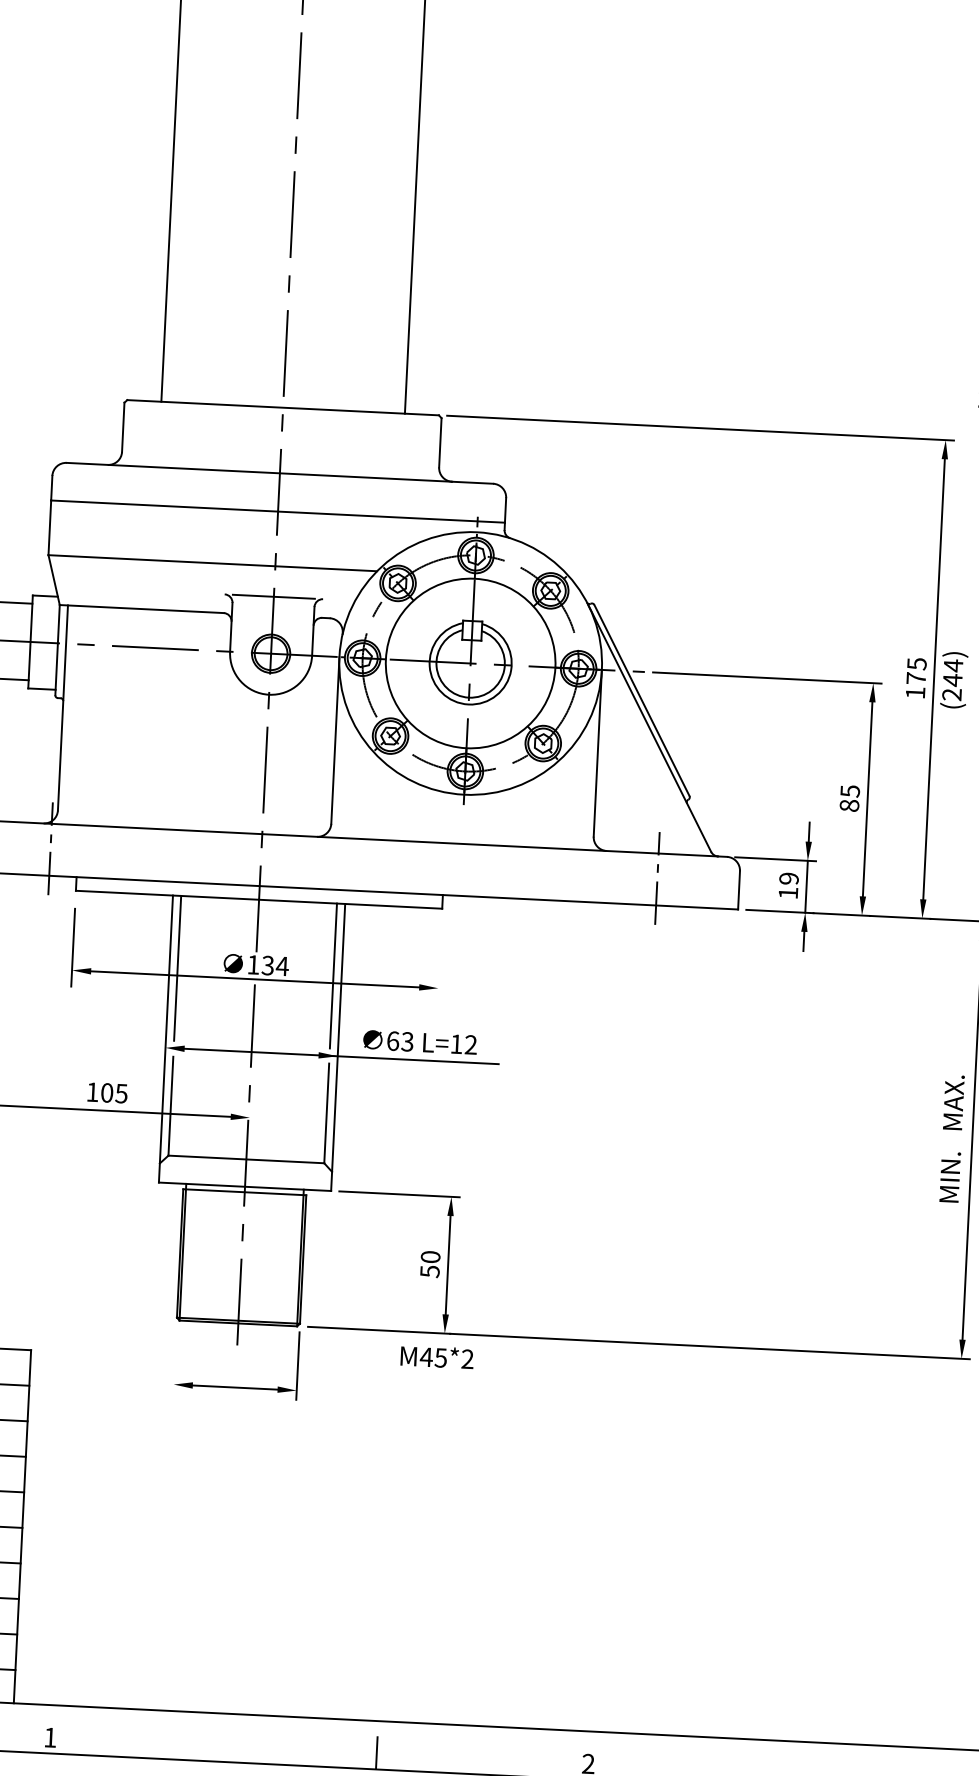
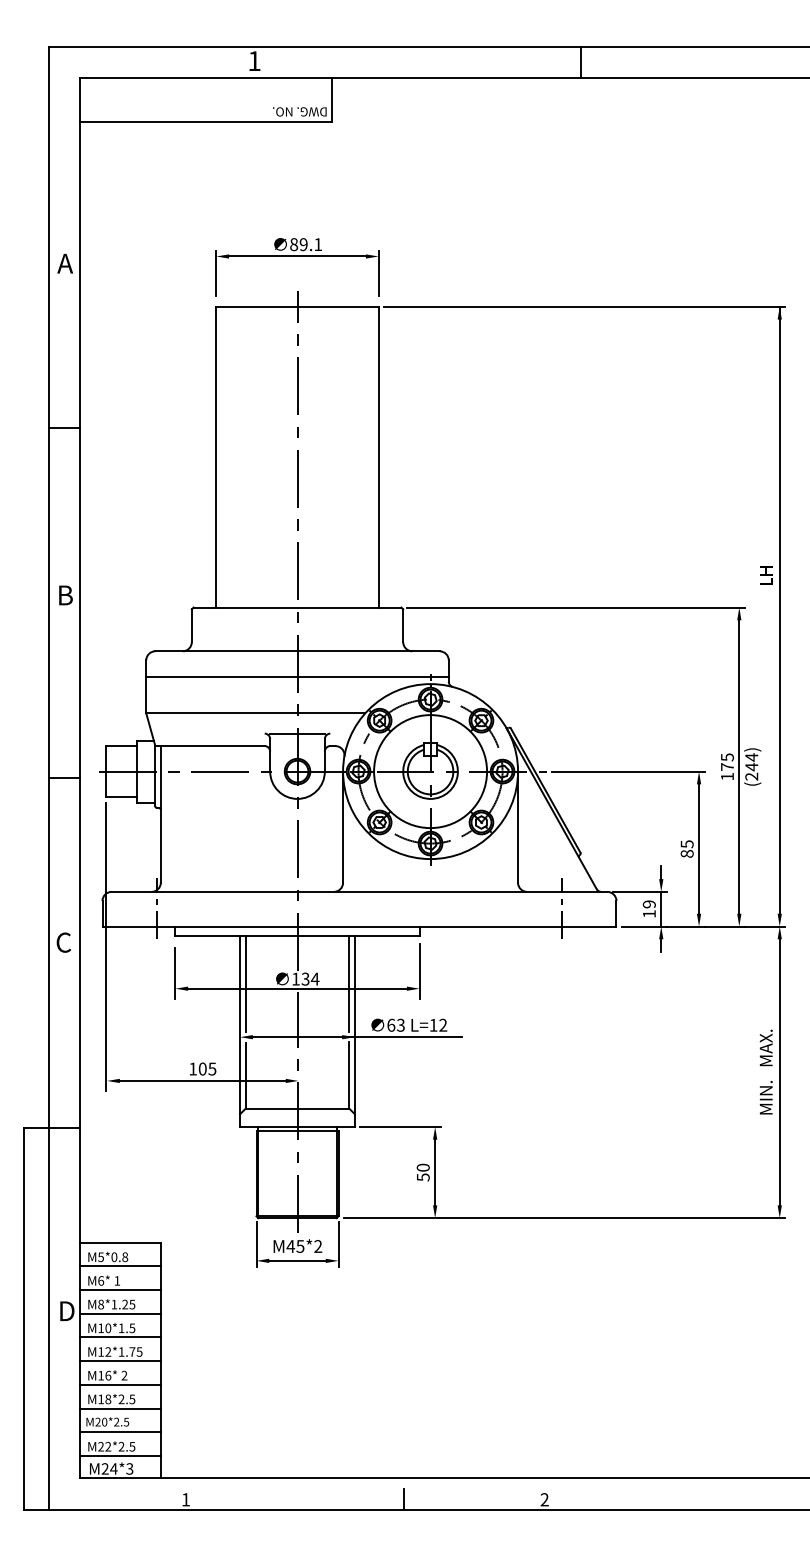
line: (439, 962) -> (419, 971), added
text: (436, 1356) -> (297, 1245), moved
line: (174, 1359) -> (256, 1244), added

